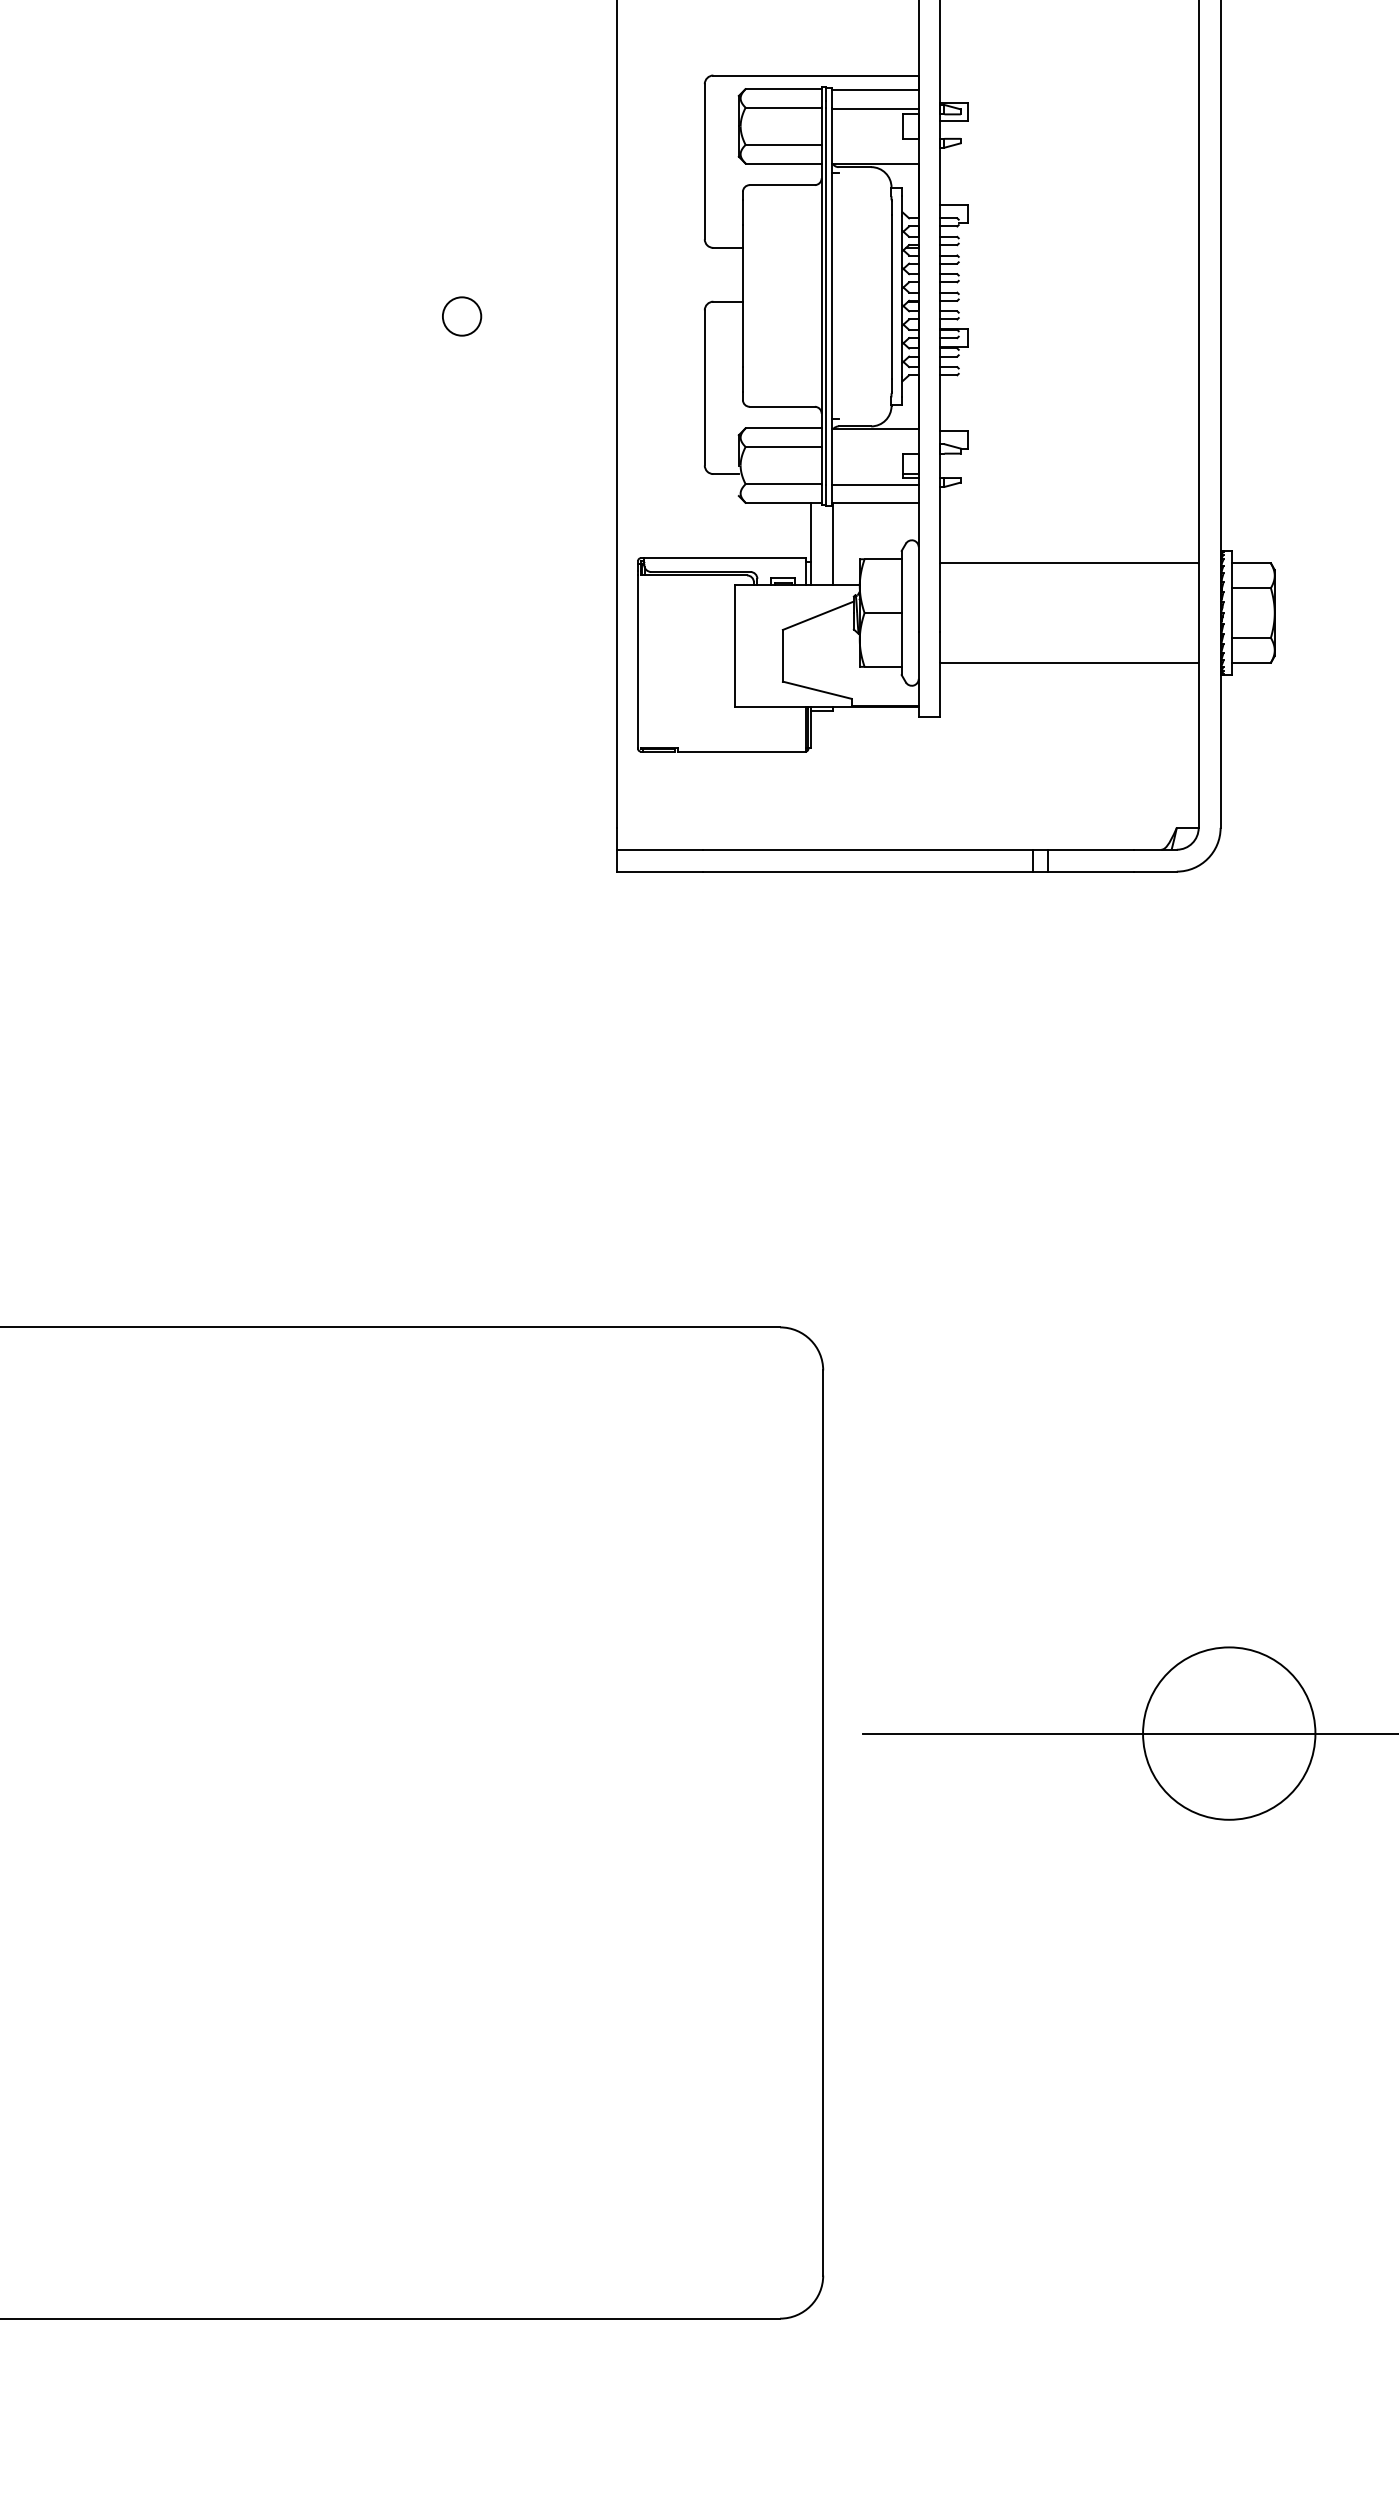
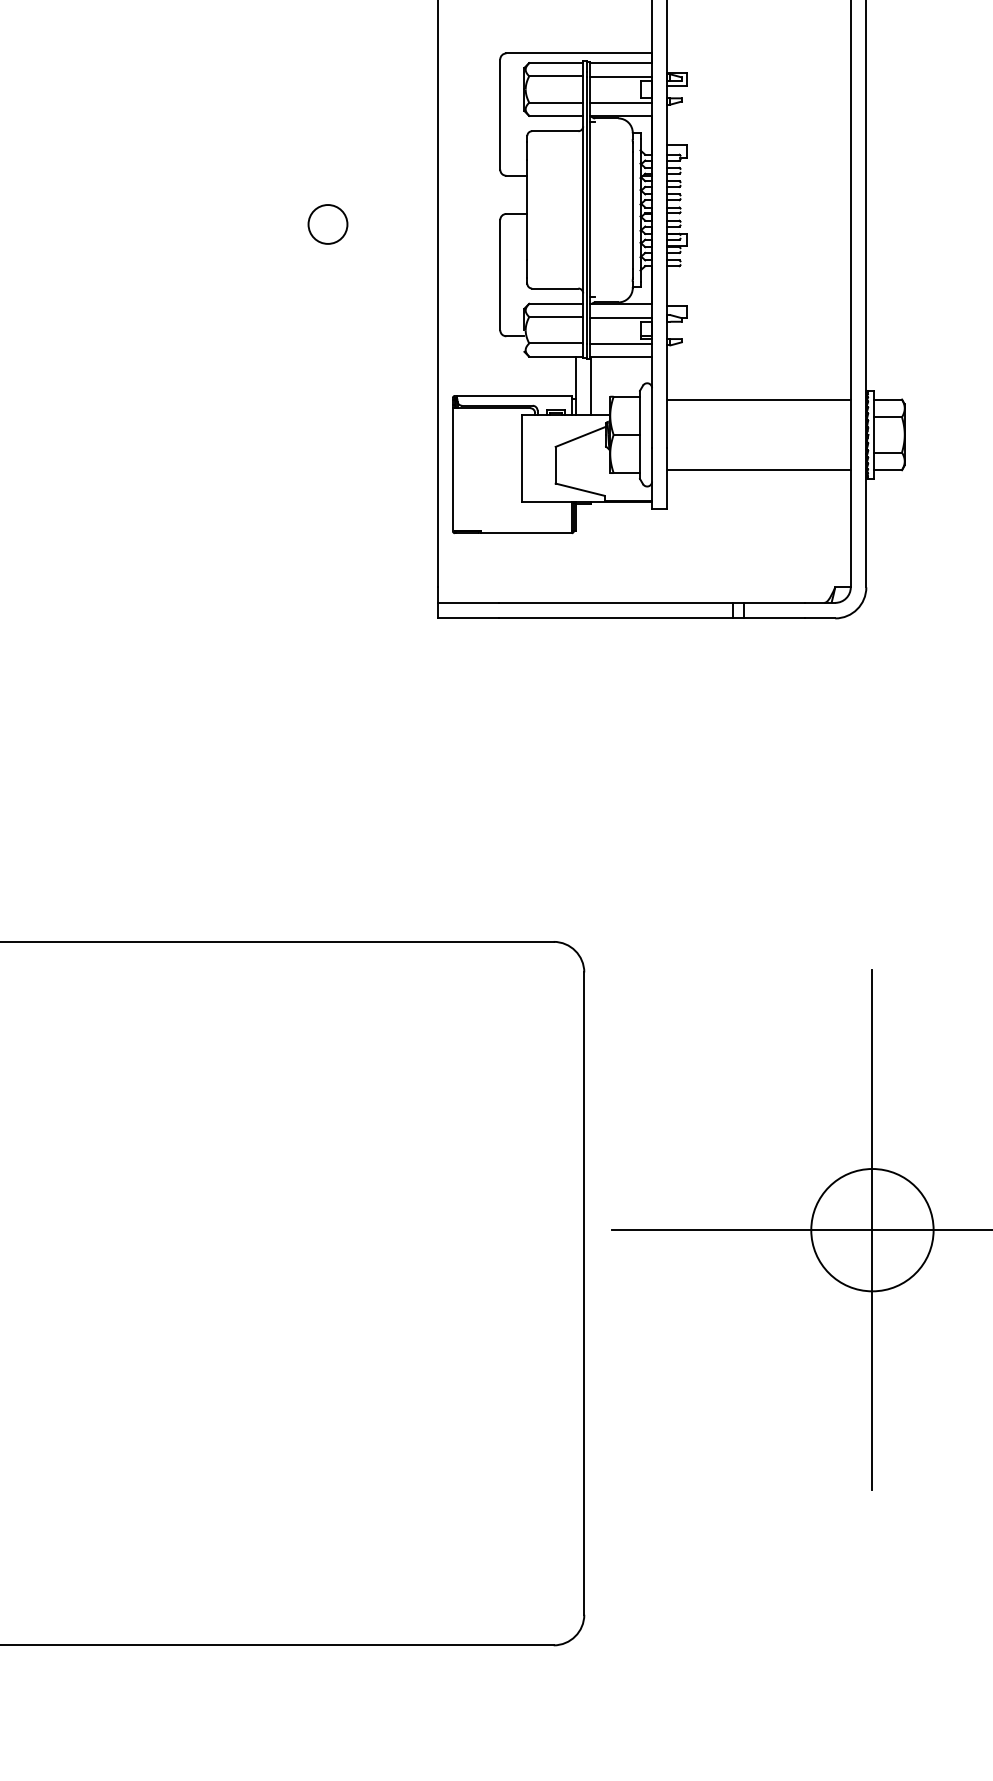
line: (874, 145) -> (620, 103), added
circle: (461, 316) -> (327, 224), size x1.43
line: (874, 448) -> (620, 318), added
line: (1229, 1733) -> (872, 1230), added

